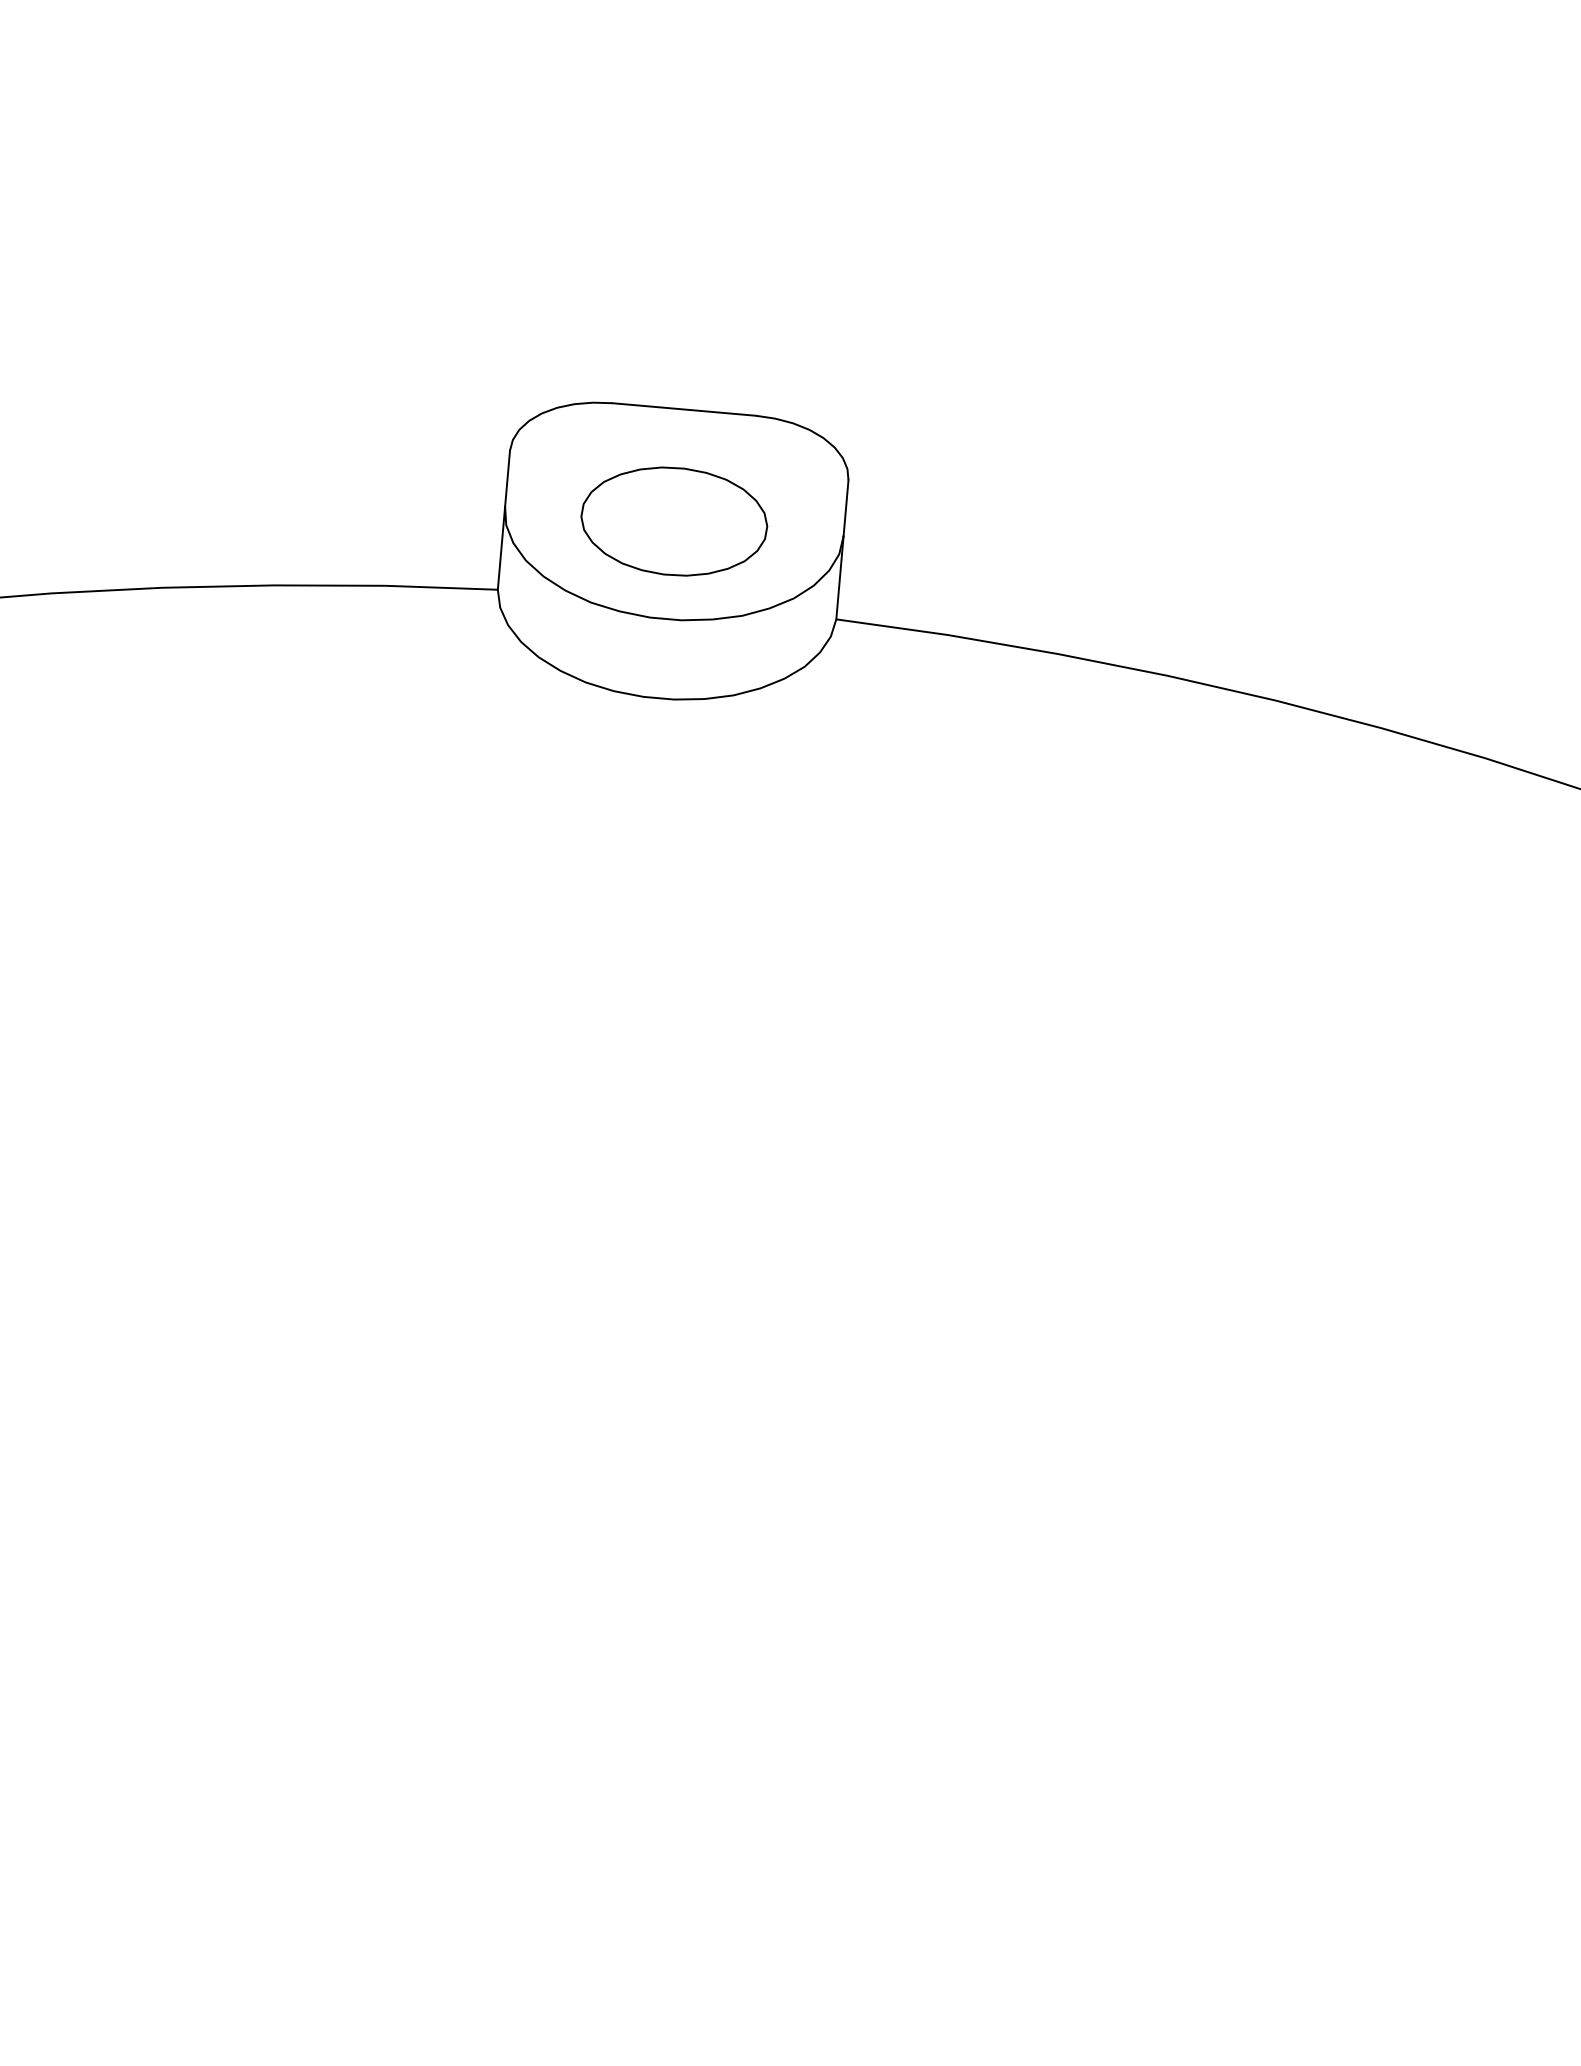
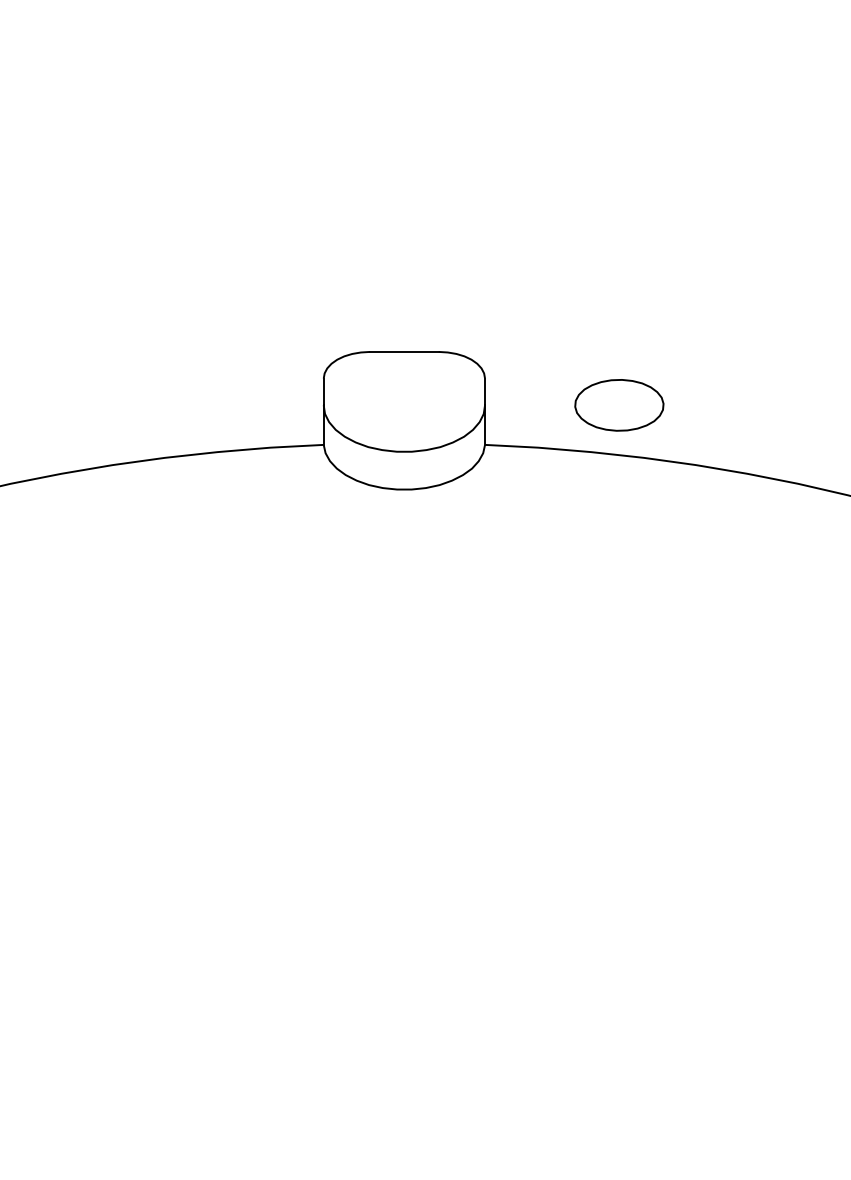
part: (674, 521) -> (619, 405), moved

